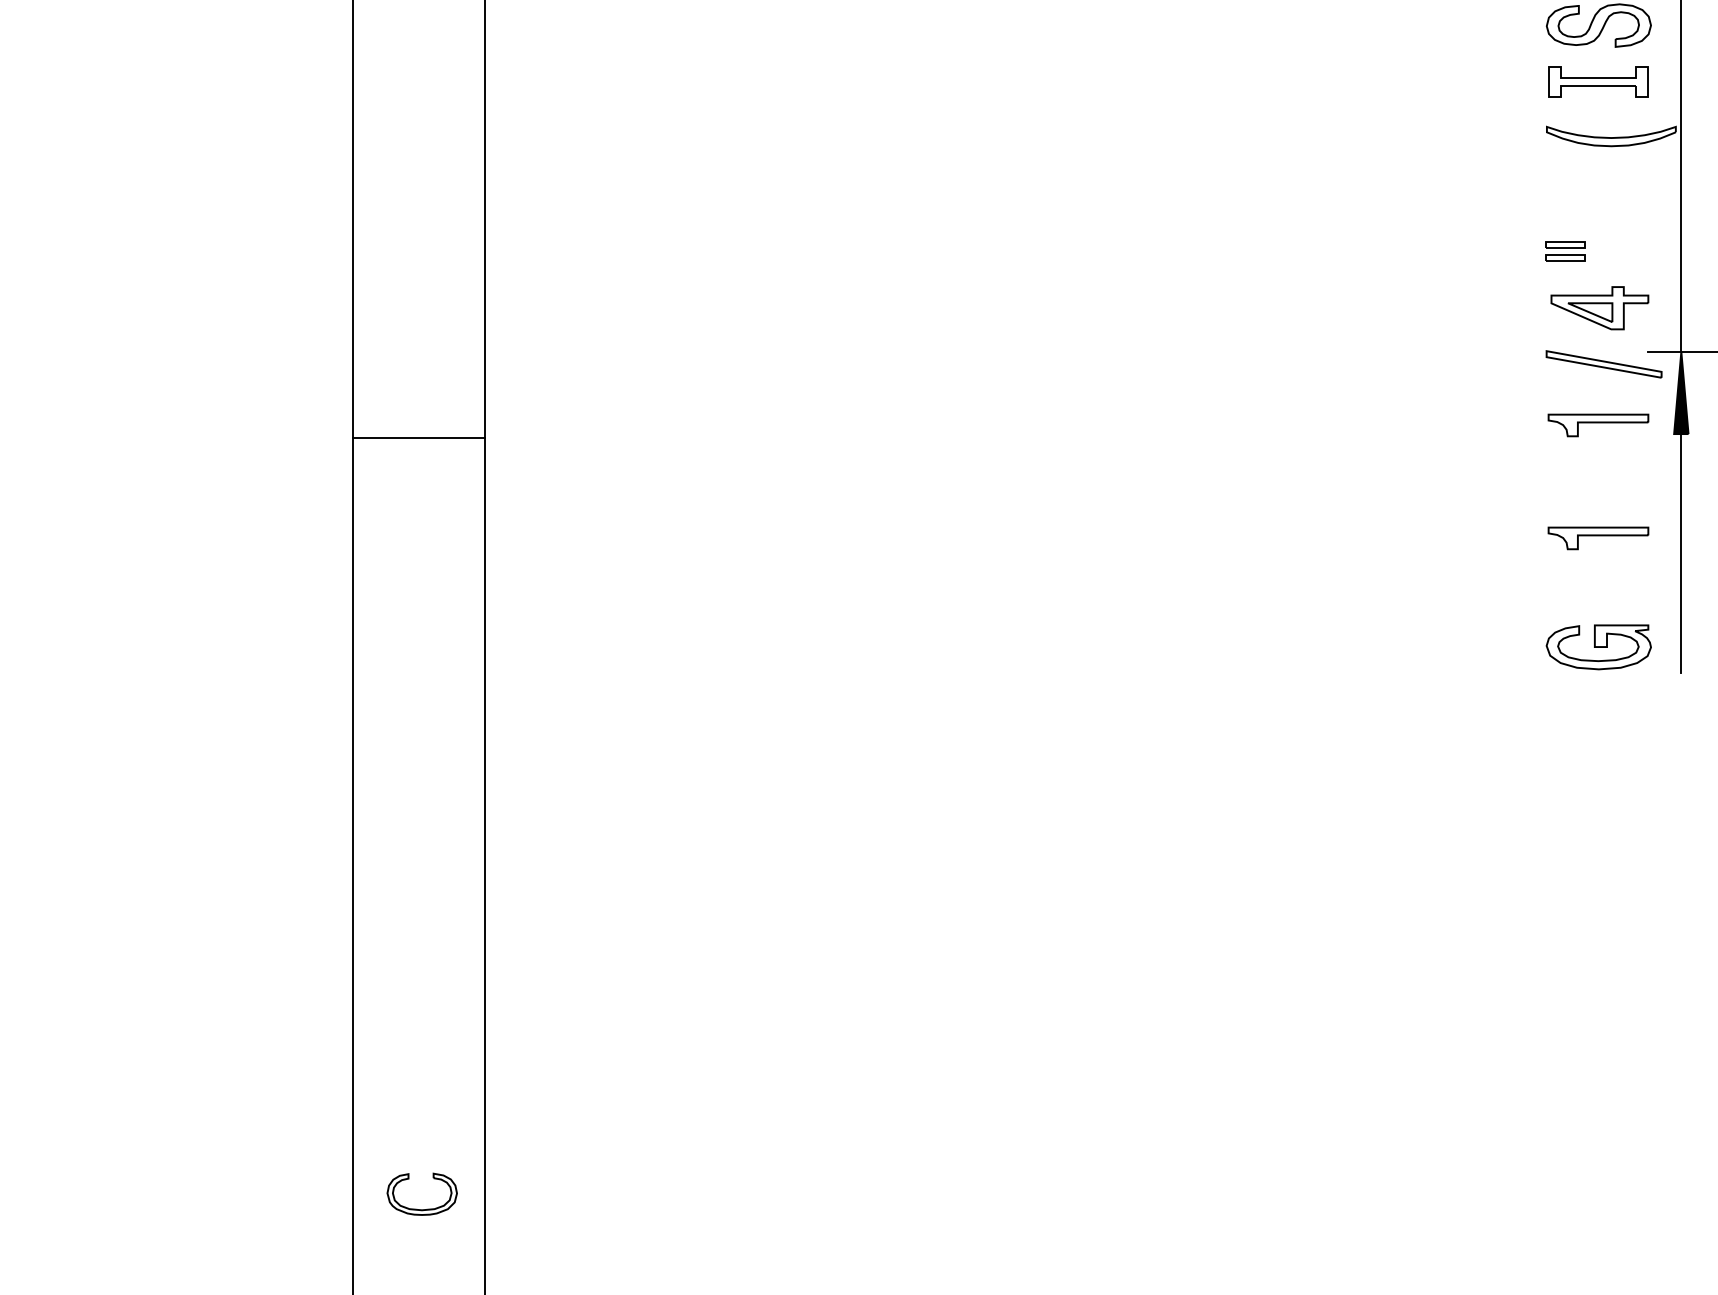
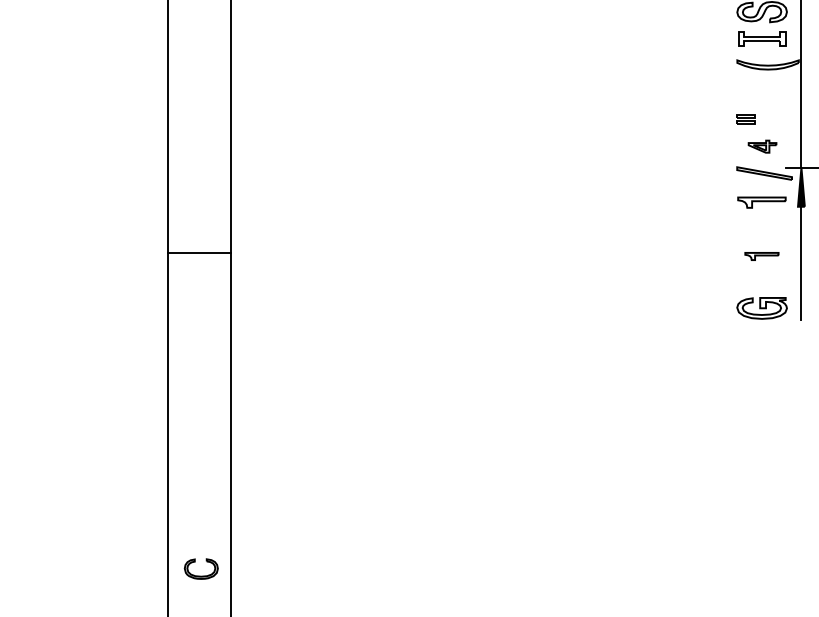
part: (1599, 307) -> (762, 146), size x0.6
line: (418, 437) -> (199, 252), moved
part: (1597, 538) -> (761, 256), size x0.7

